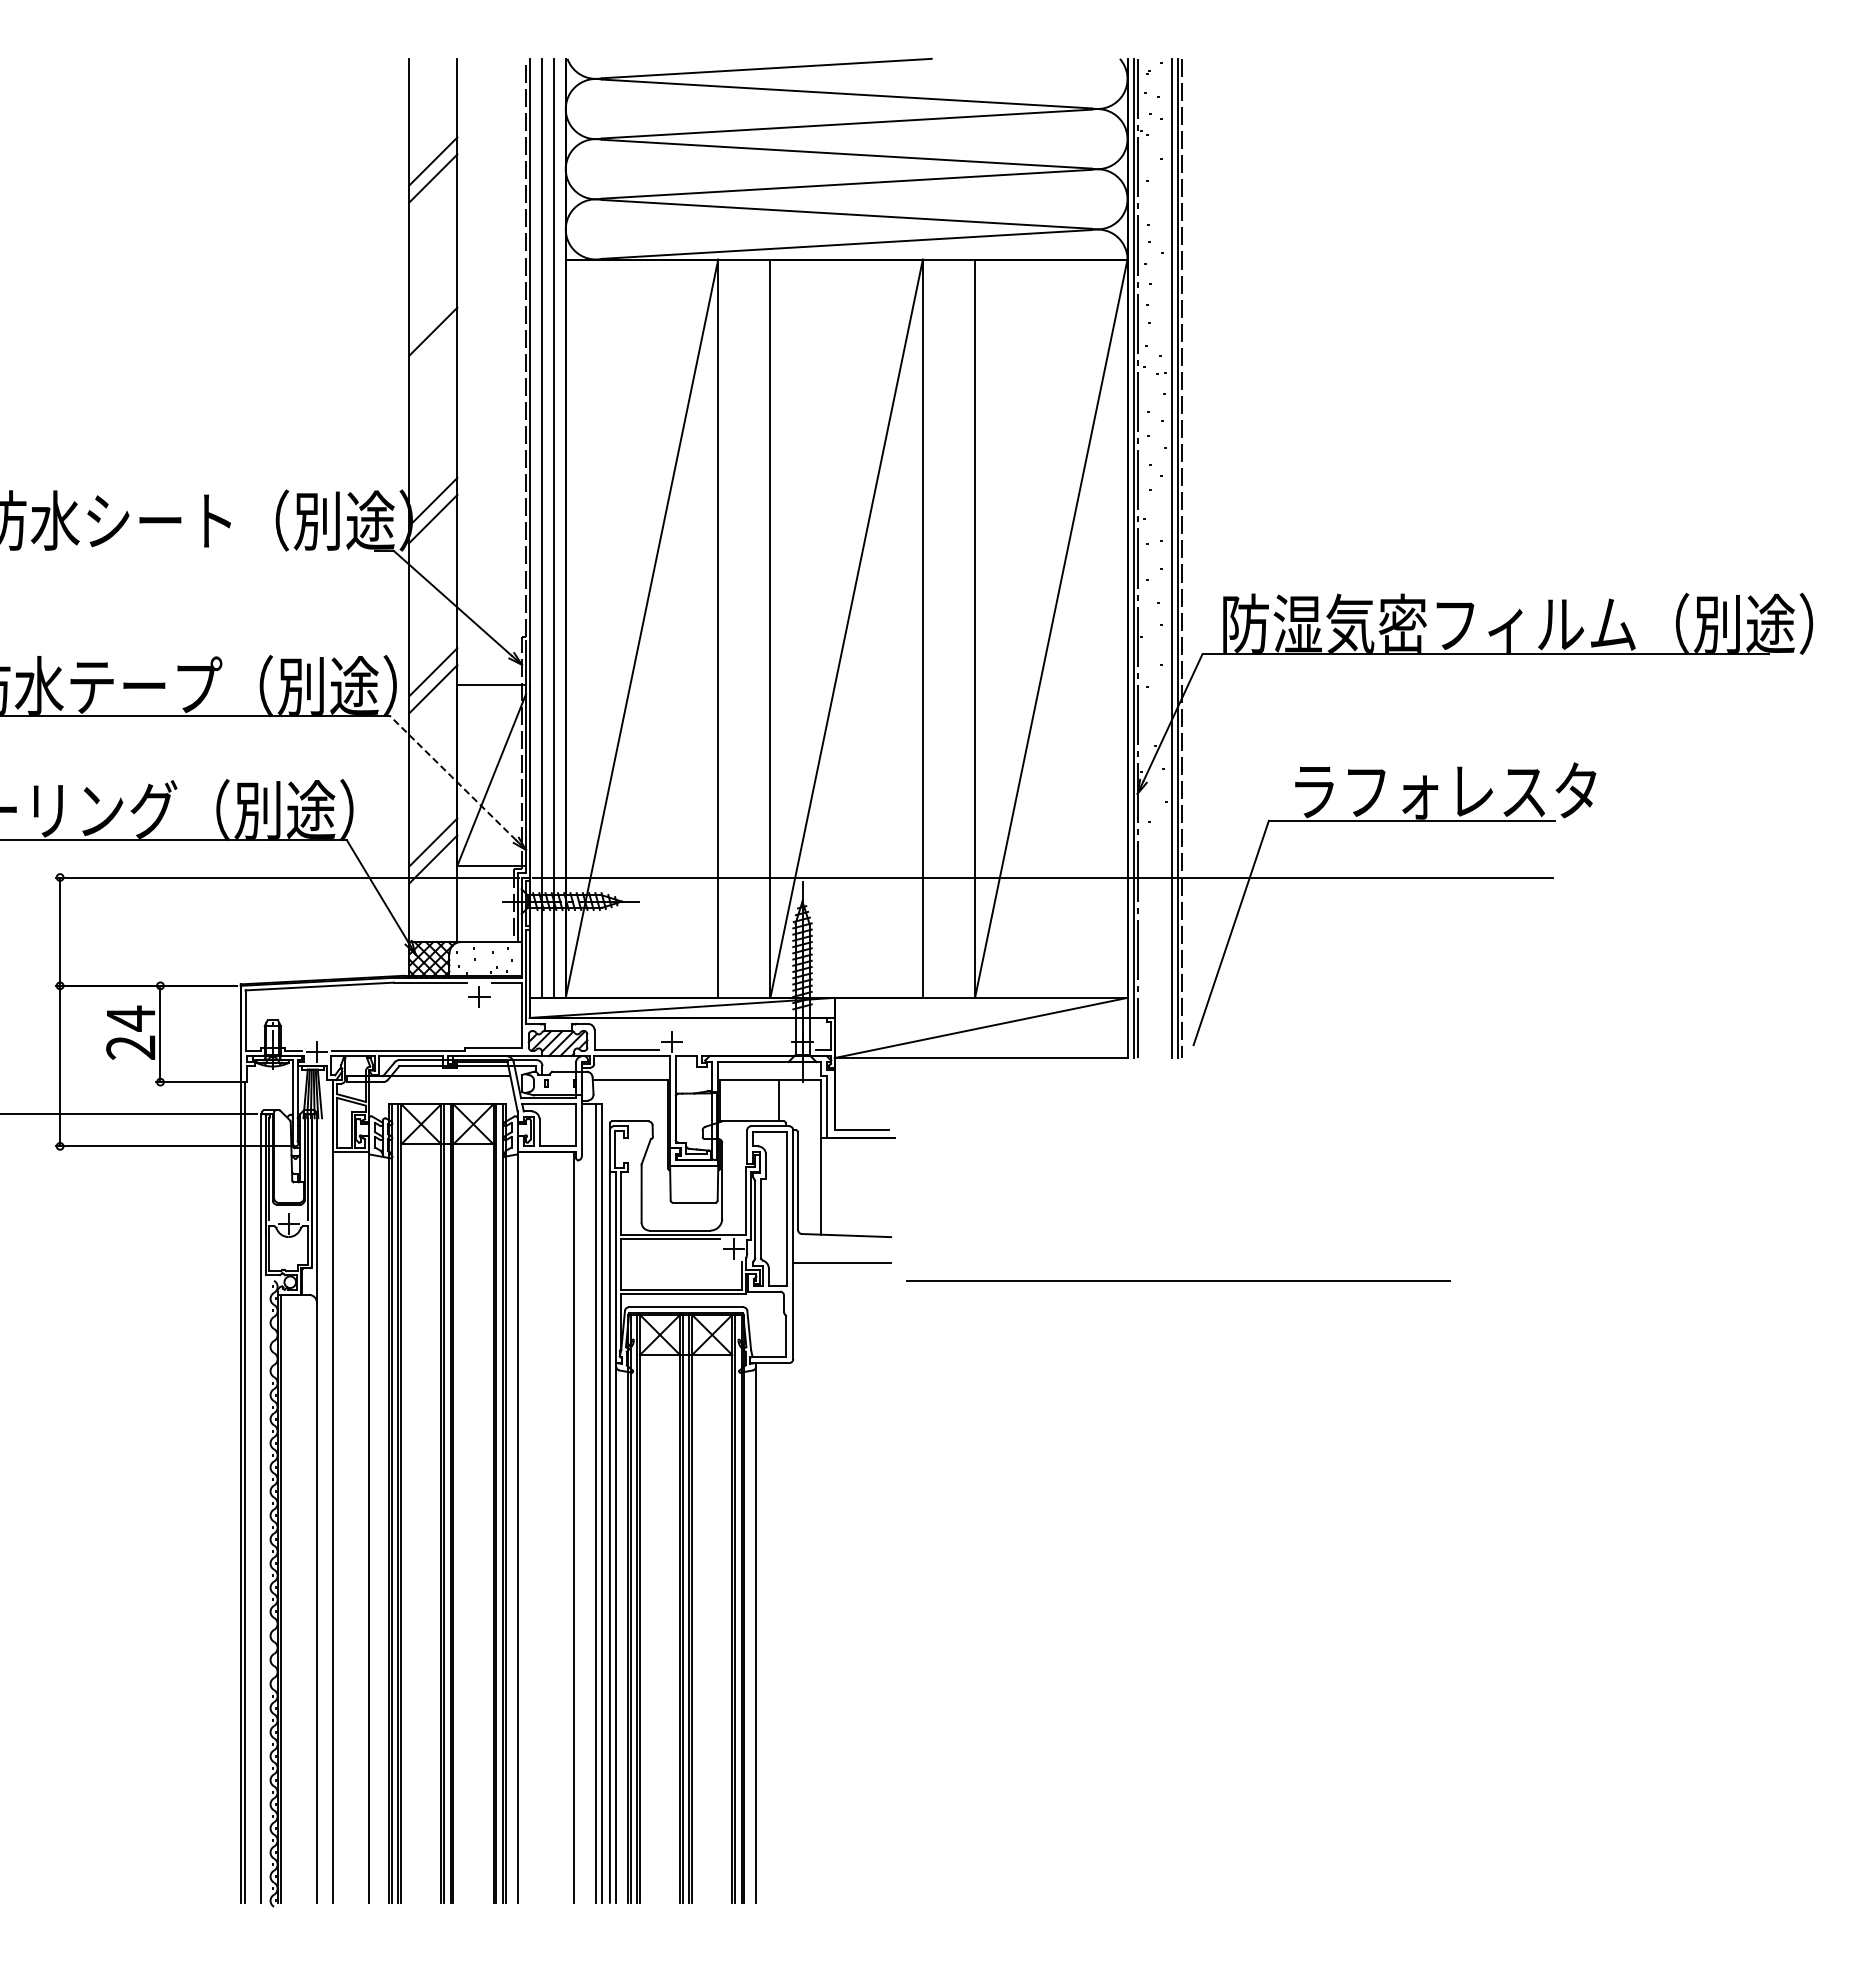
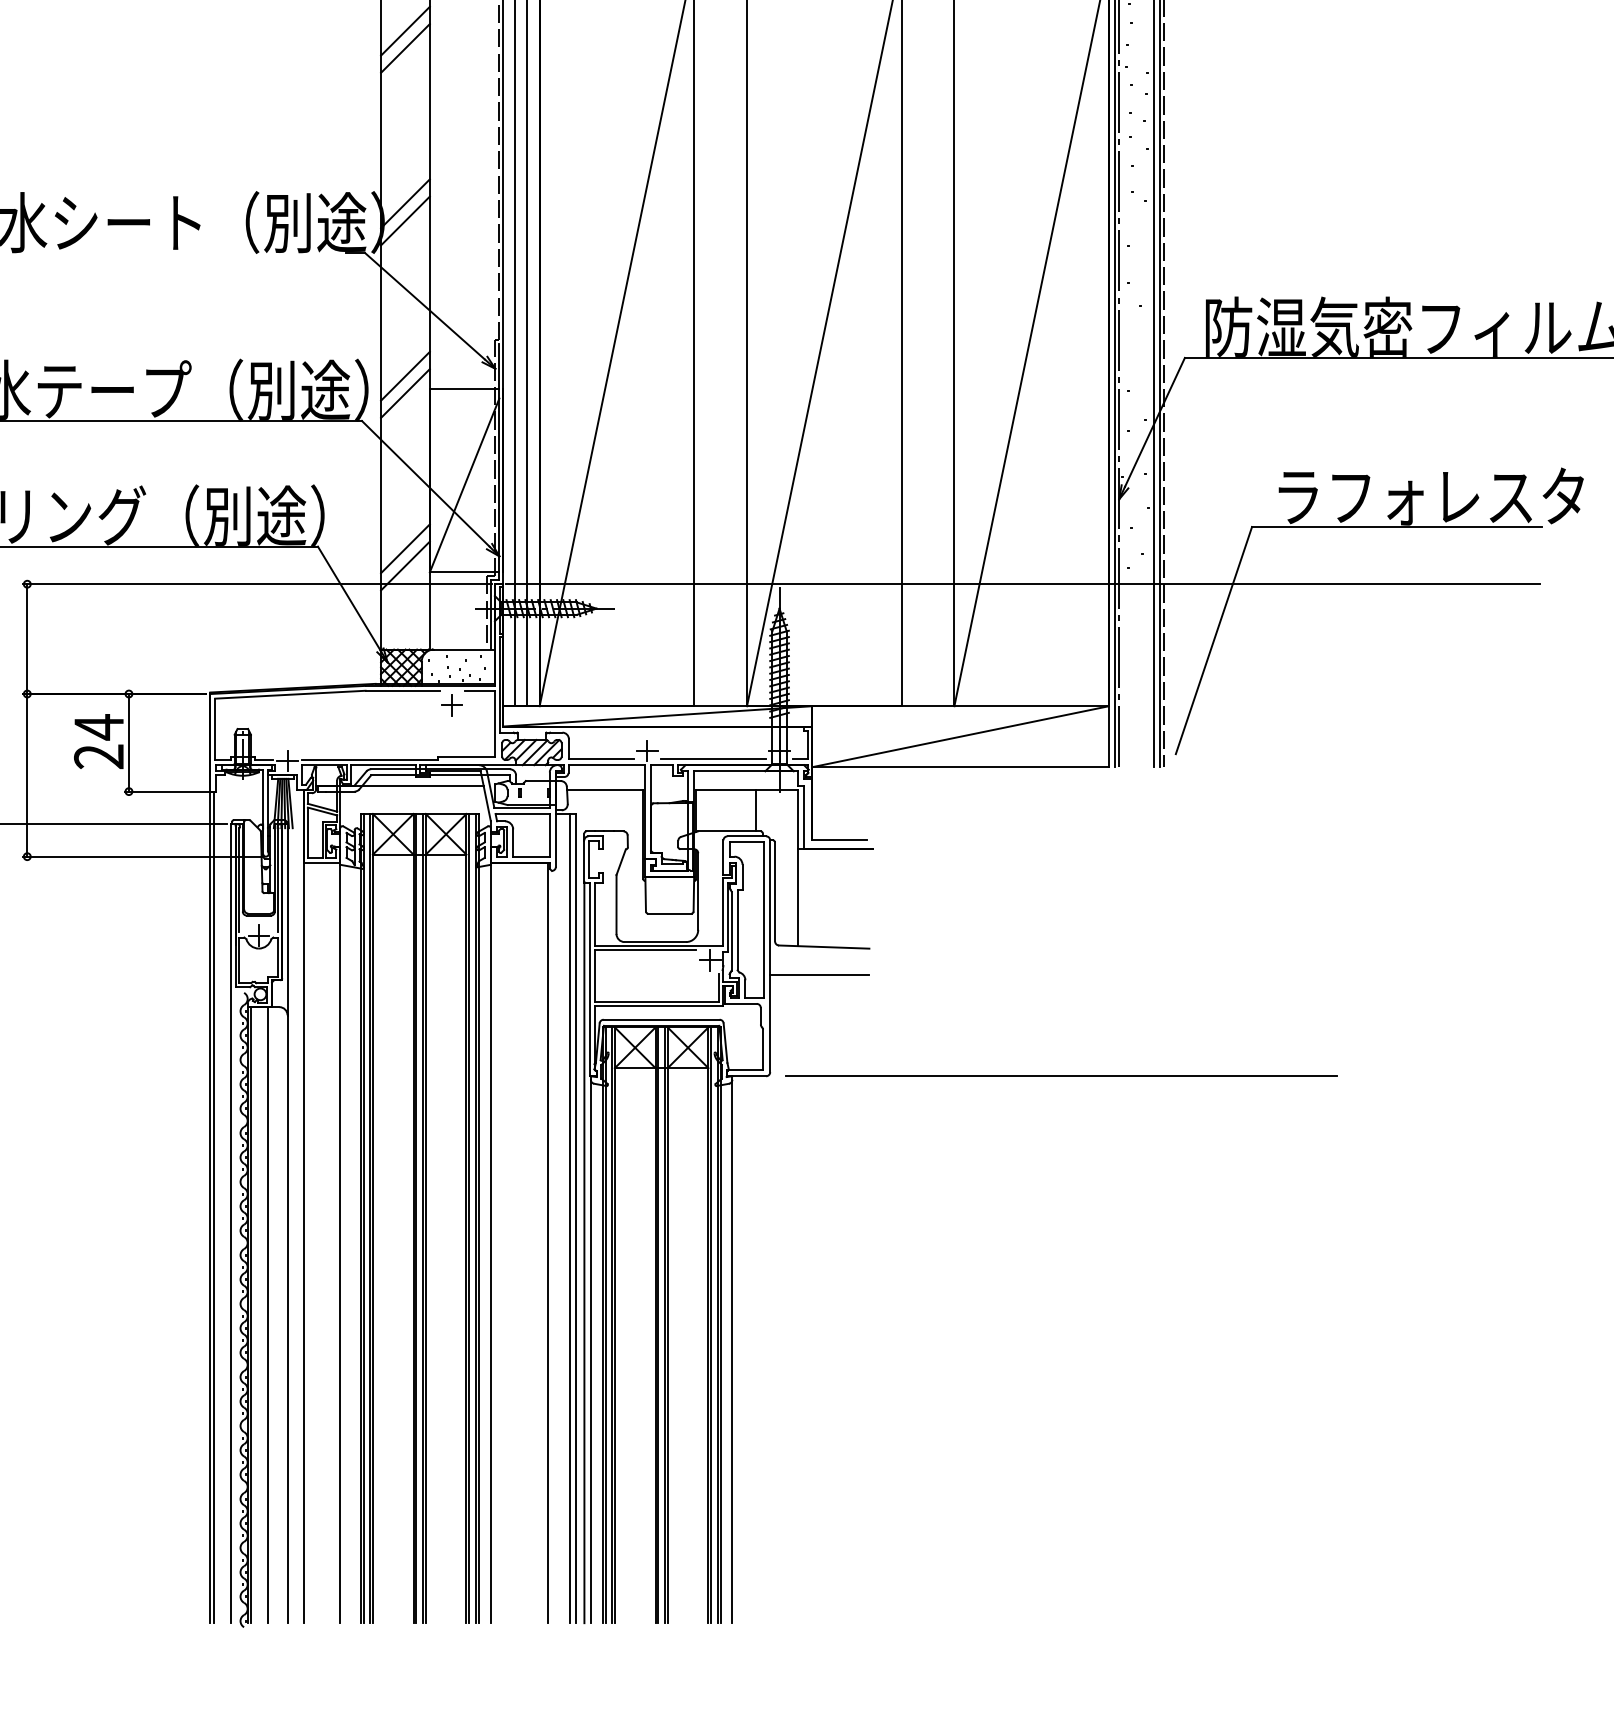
line: (433, 348) -> (405, 48), added
line: (452, 778) -> (424, 483), dashed -> solid
line: (736, 1050) -> (712, 759), added
line: (1178, 1280) -> (1061, 1075), moved
line: (297, 1598) -> (267, 1314), added

